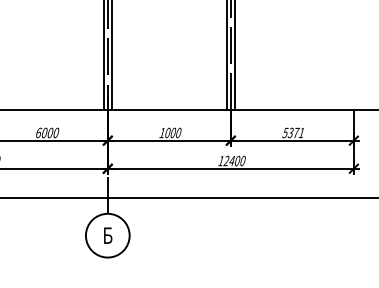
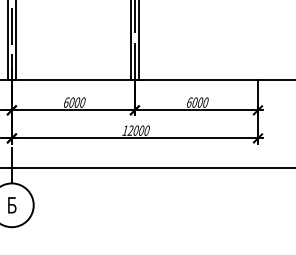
text: (162, 132) -> (66, 102), 1000 -> 6000
text: (293, 132) -> (197, 102), 5371 -> 6000
text: (231, 160) -> (135, 130), 12400 -> 12000

